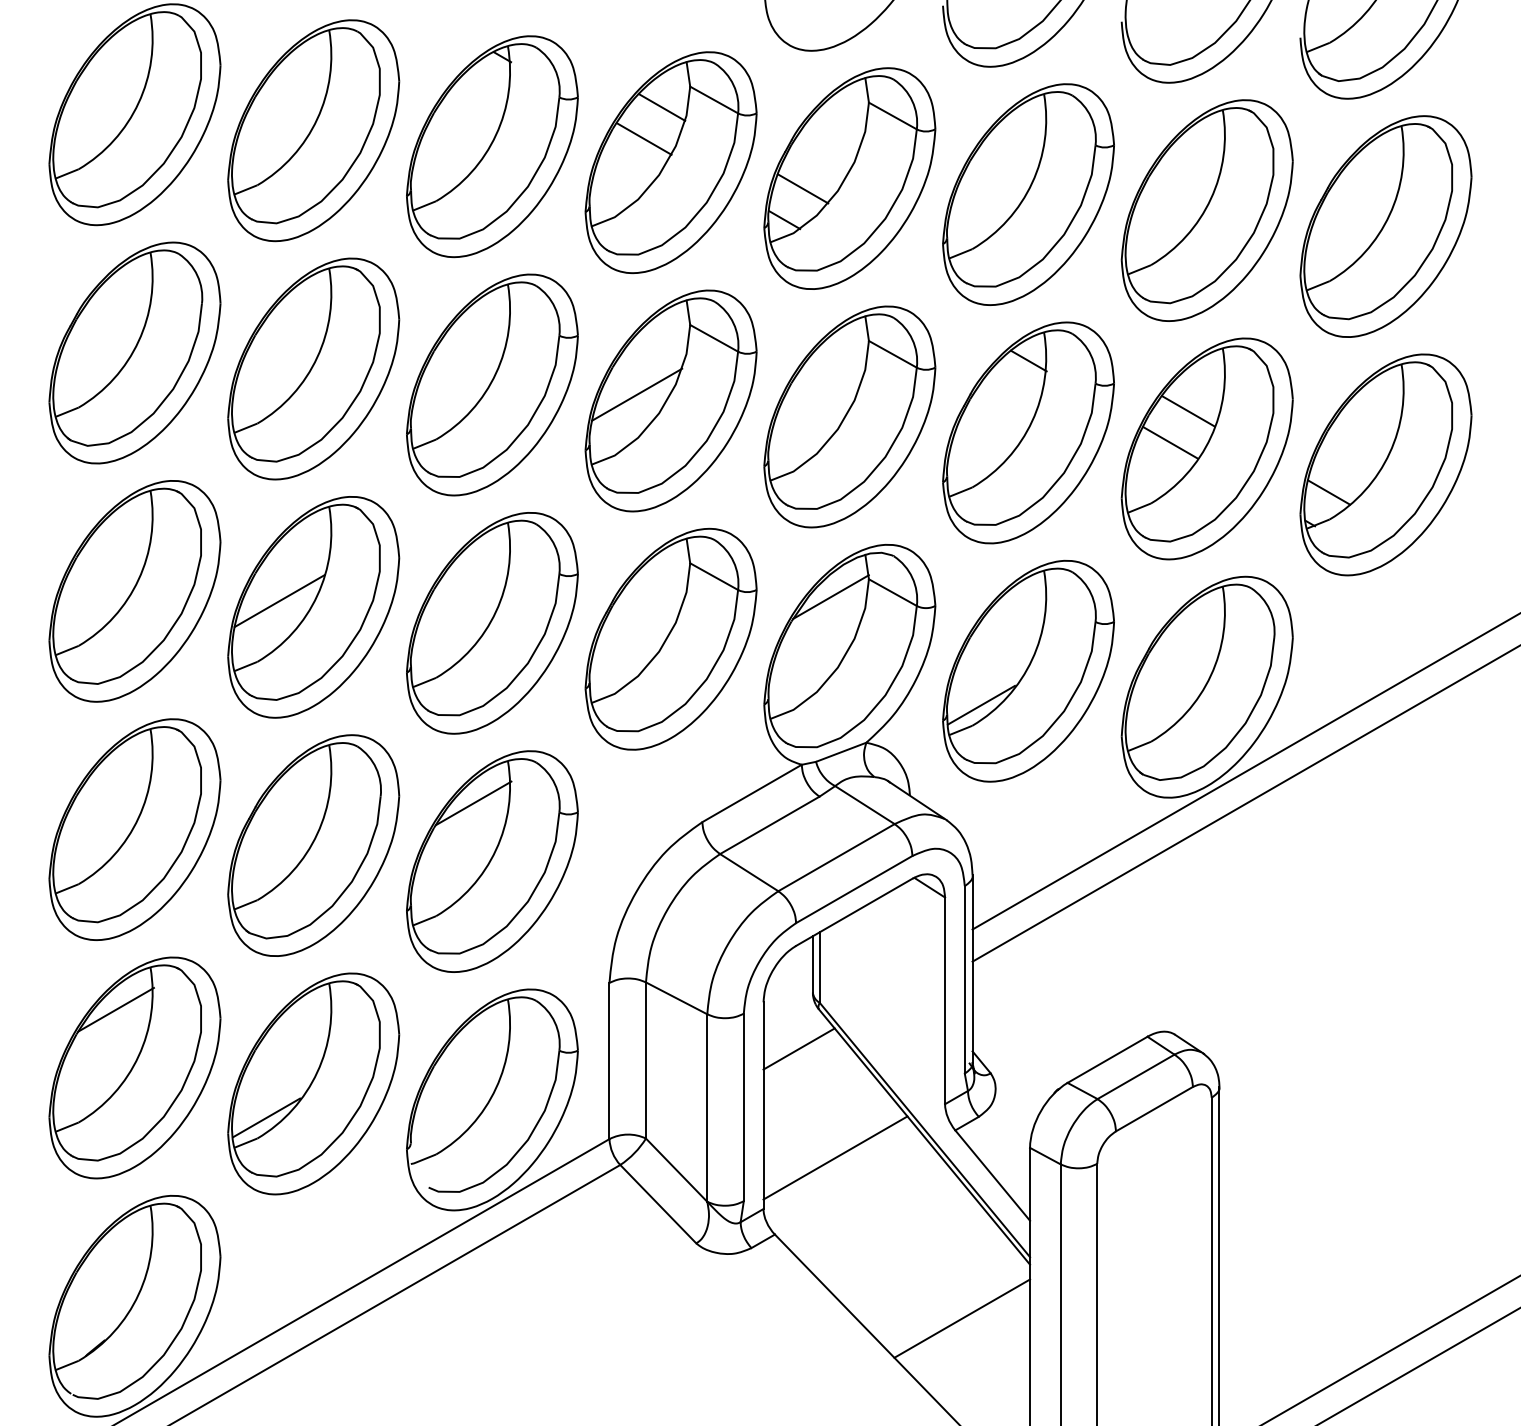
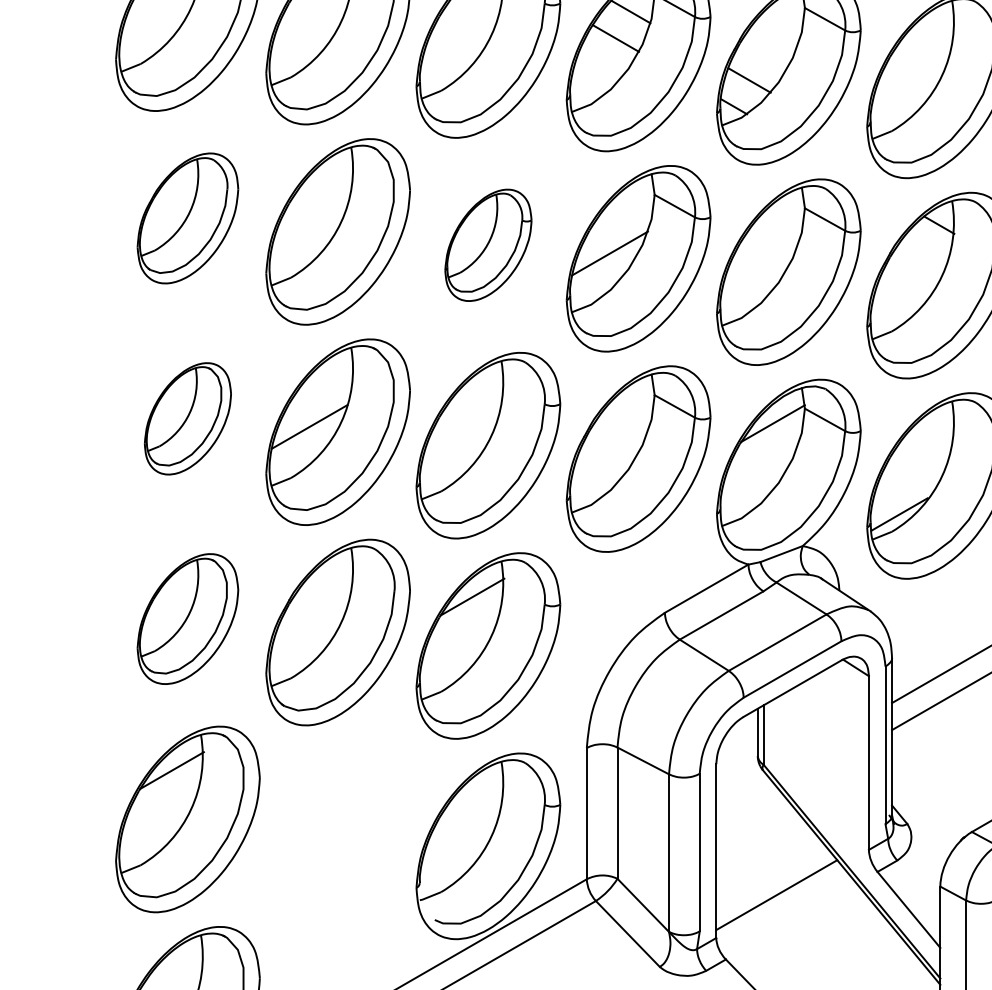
part: (134, 352) -> (187, 218), size x0.7
part: (492, 384) -> (488, 244), size x0.6
part: (134, 591) -> (187, 418), size x0.6
part: (134, 829) -> (187, 618), size x0.7
line: (798, 1048) -> (745, 803), removed
part: (313, 1083) -> (338, 832), removed

